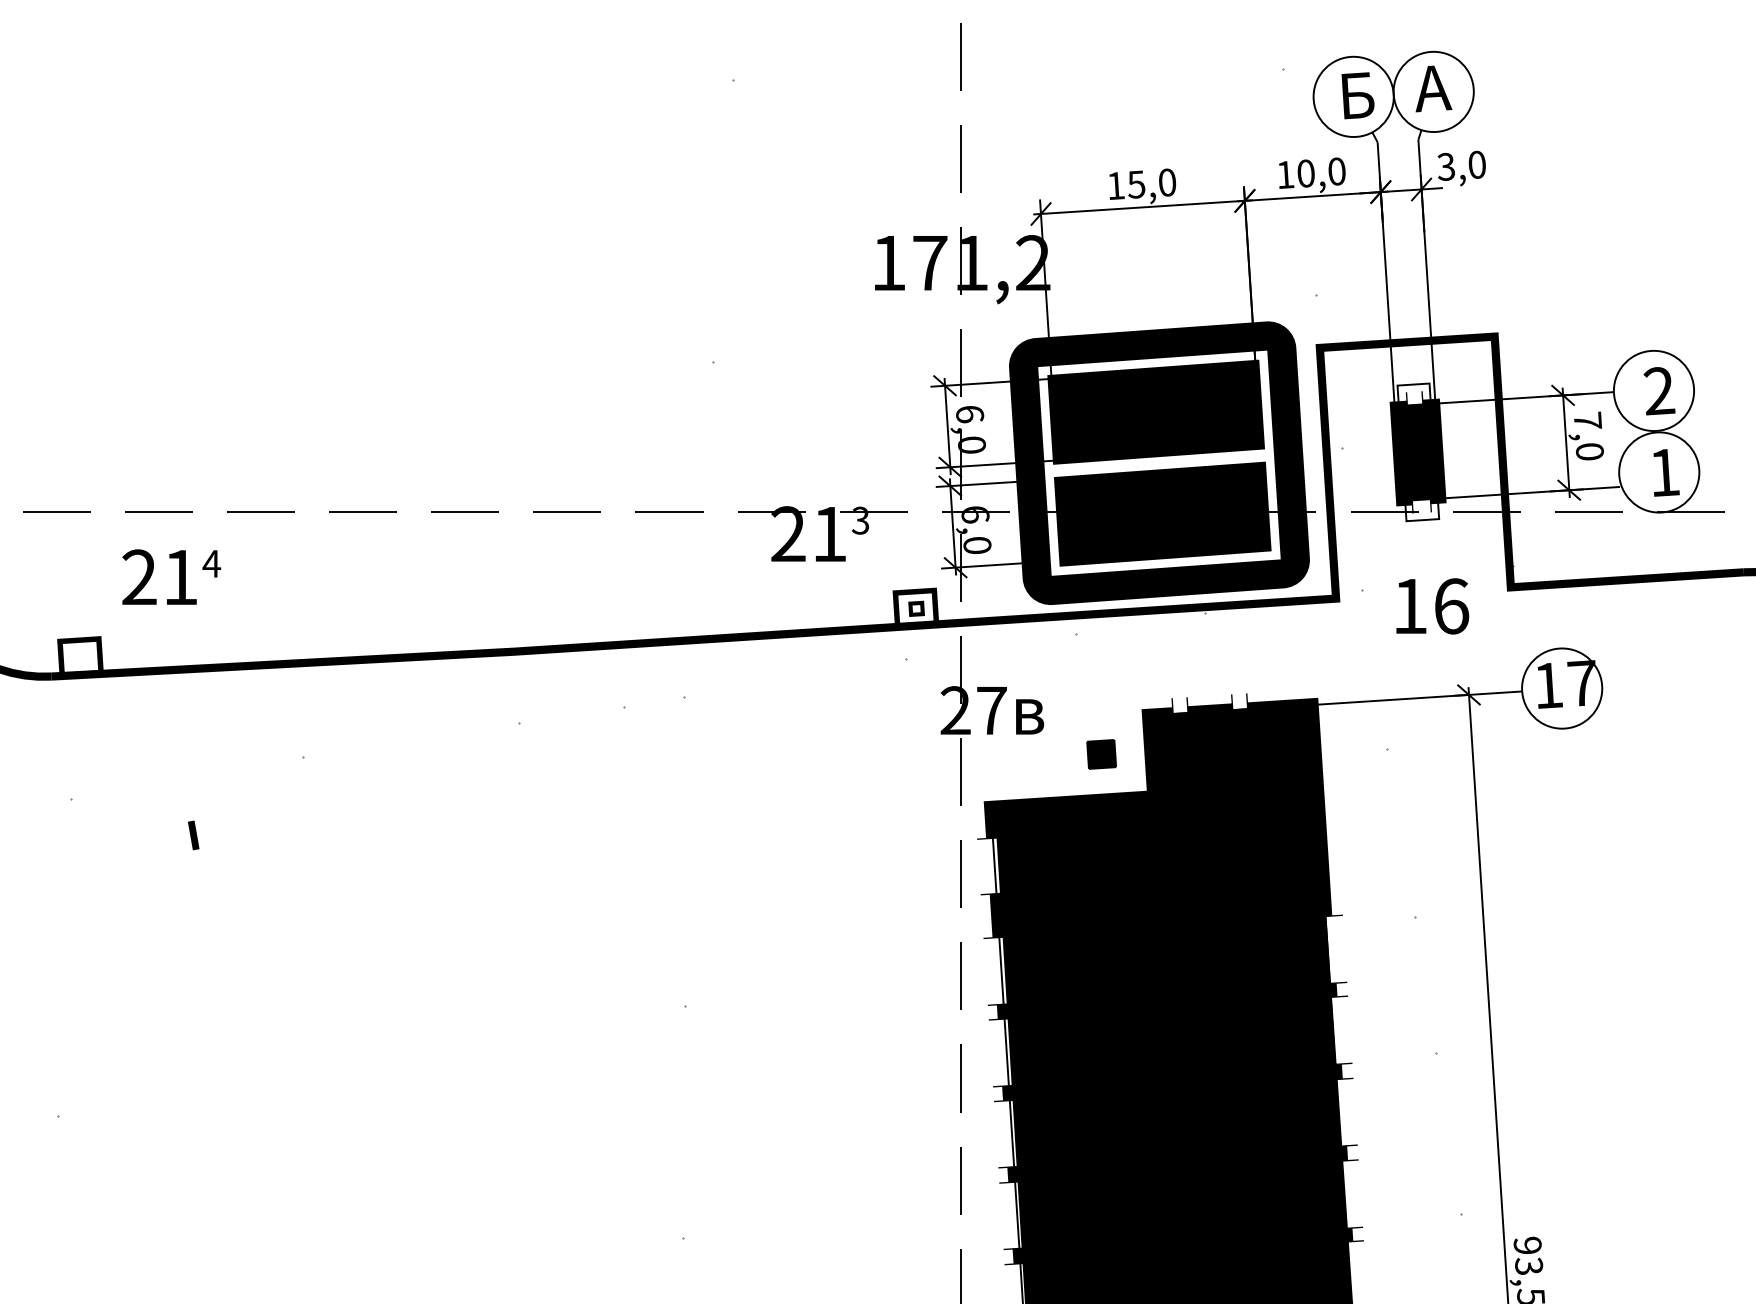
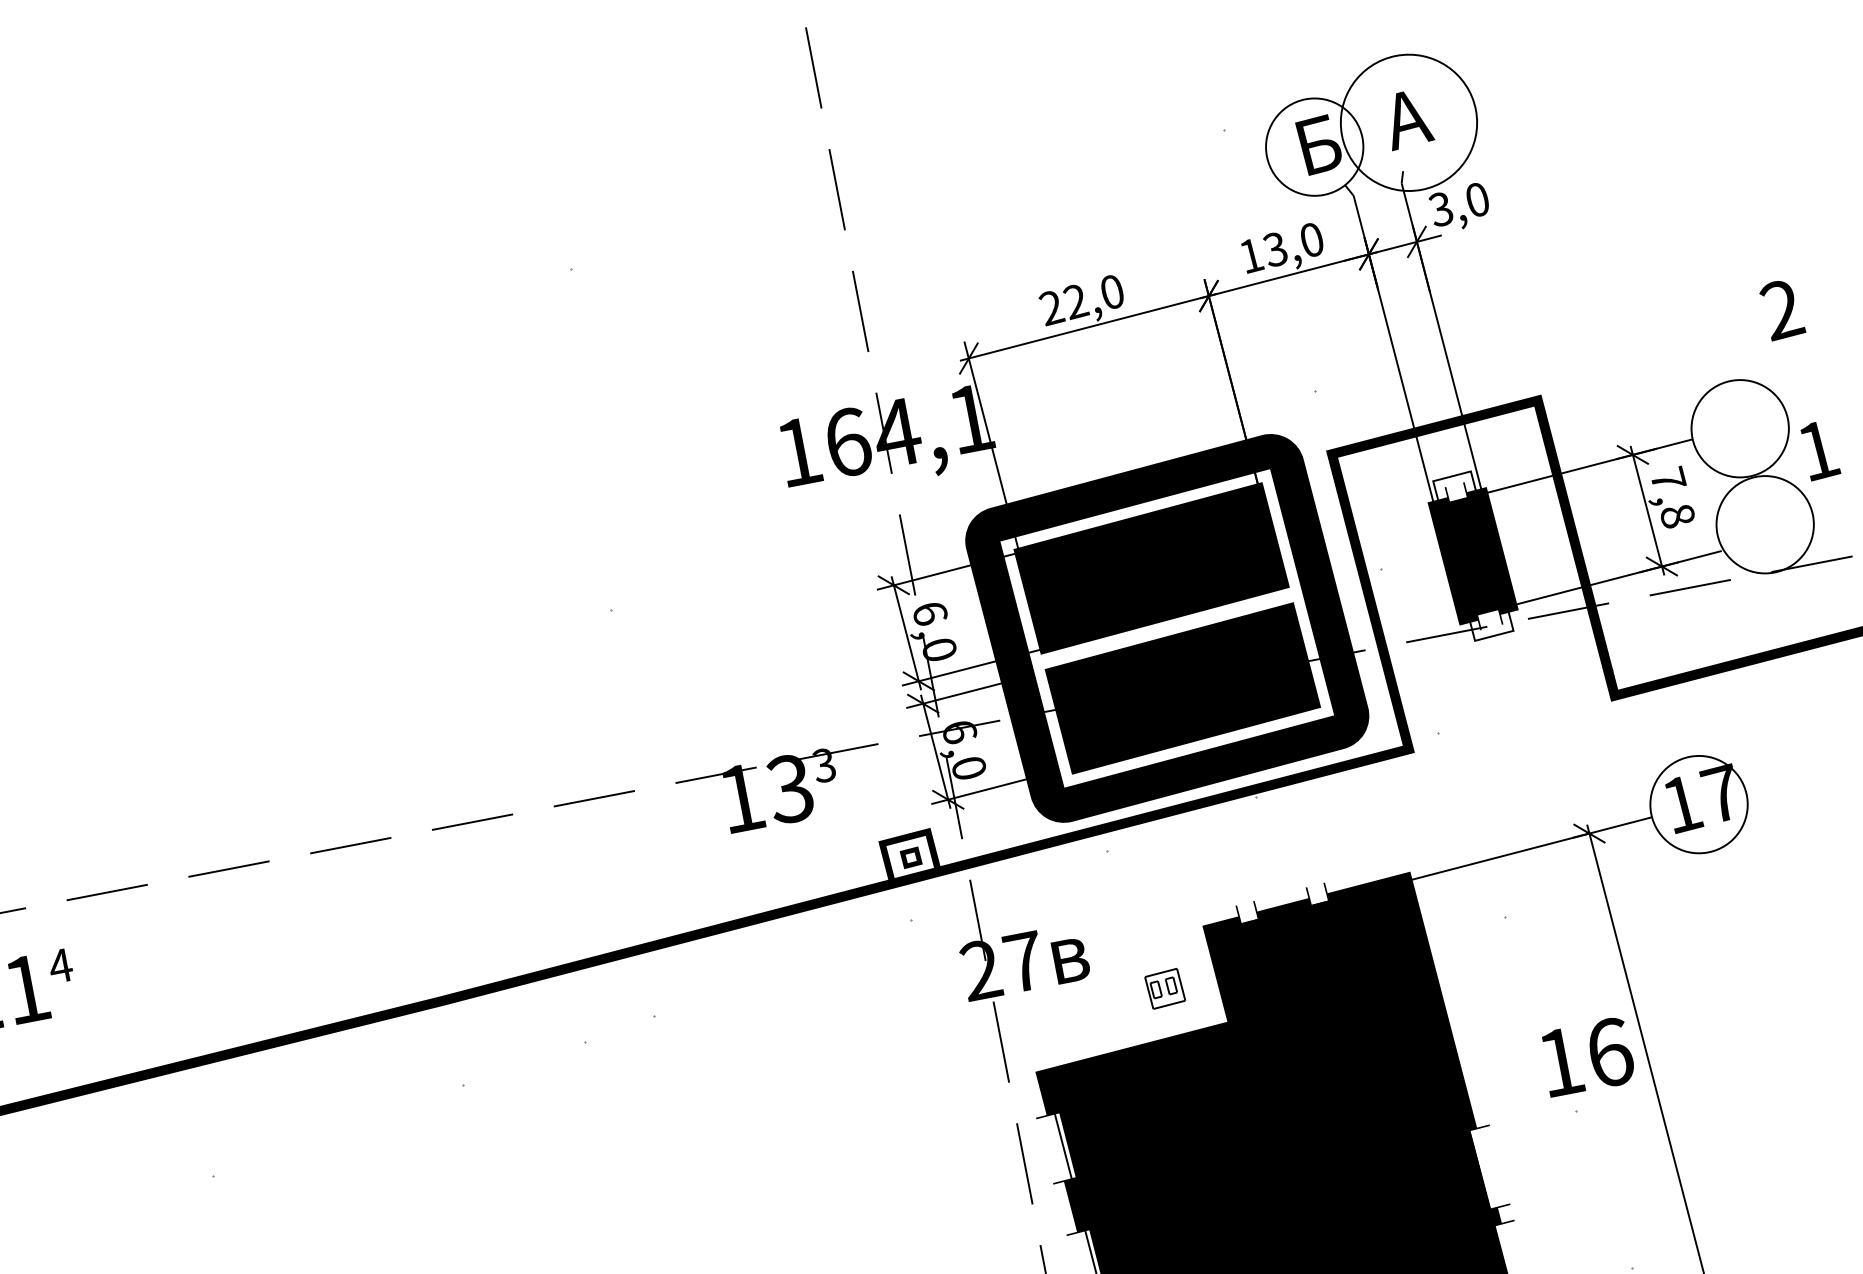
circle: (1433, 91) -> (1408, 122), size x1.4
text: (1305, 173) -> (1274, 249), 10,0 -> 13,0
text: (1125, 184) -> (1062, 303), 15,0 -> 22,0
text: (981, 263) -> (909, 431), 171,2 -> 164,1
text: (1659, 391) -> (1782, 310), moved
text: (1589, 451) -> (1677, 515), 7,0 -> 7,8
text: (1666, 472) -> (1820, 449), moved
text: (808, 534) -> (765, 793), 21 -> 13
text: (1432, 606) -> (1587, 1057), moved
fill: (1101, 753) -> (1164, 987), removed

